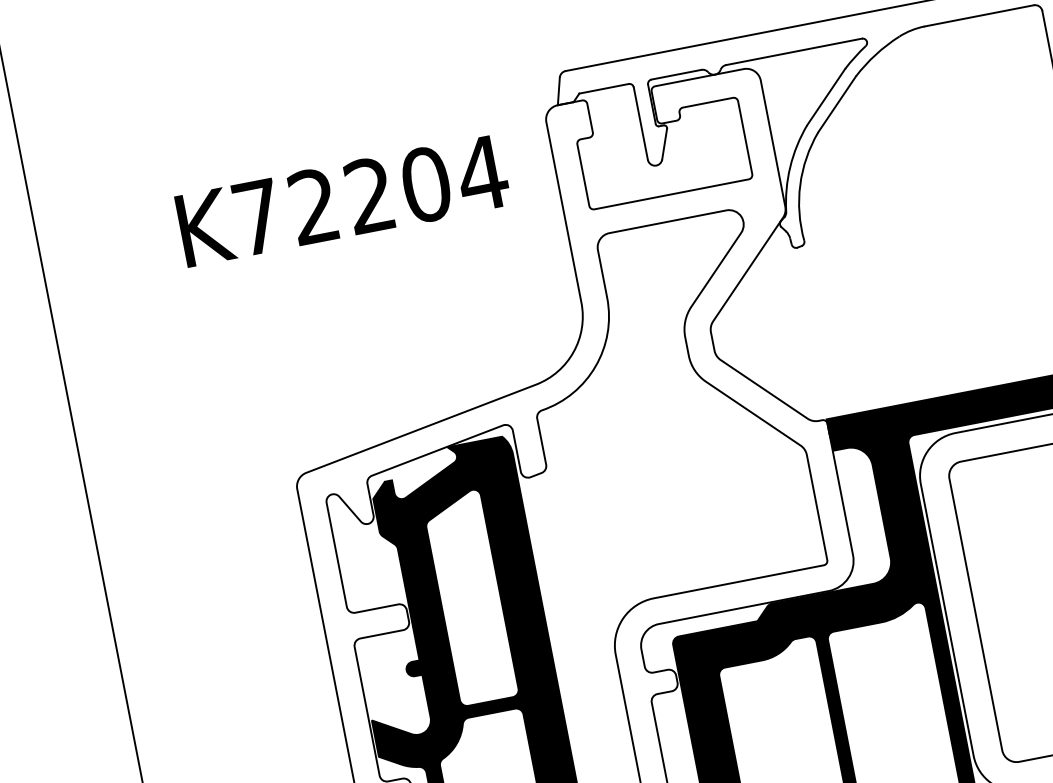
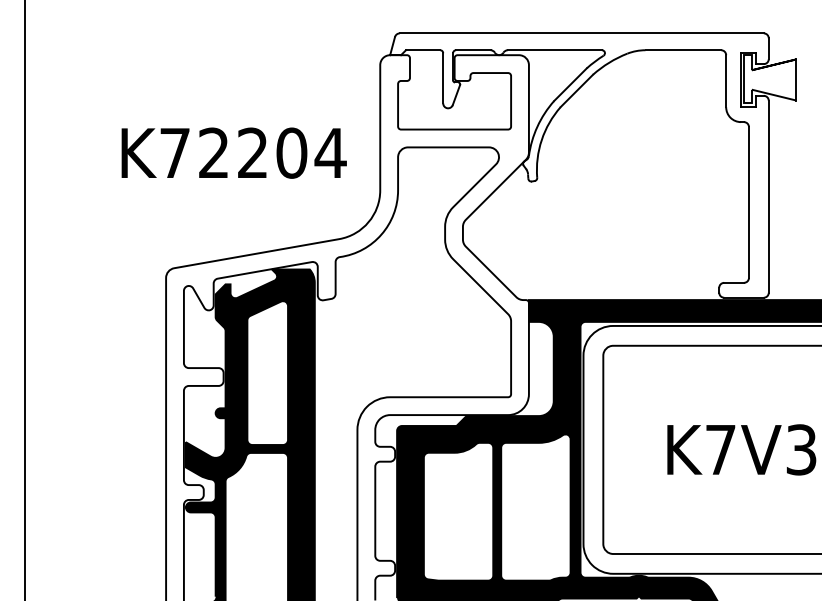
text: (341, 200) -> (233, 152), moved

